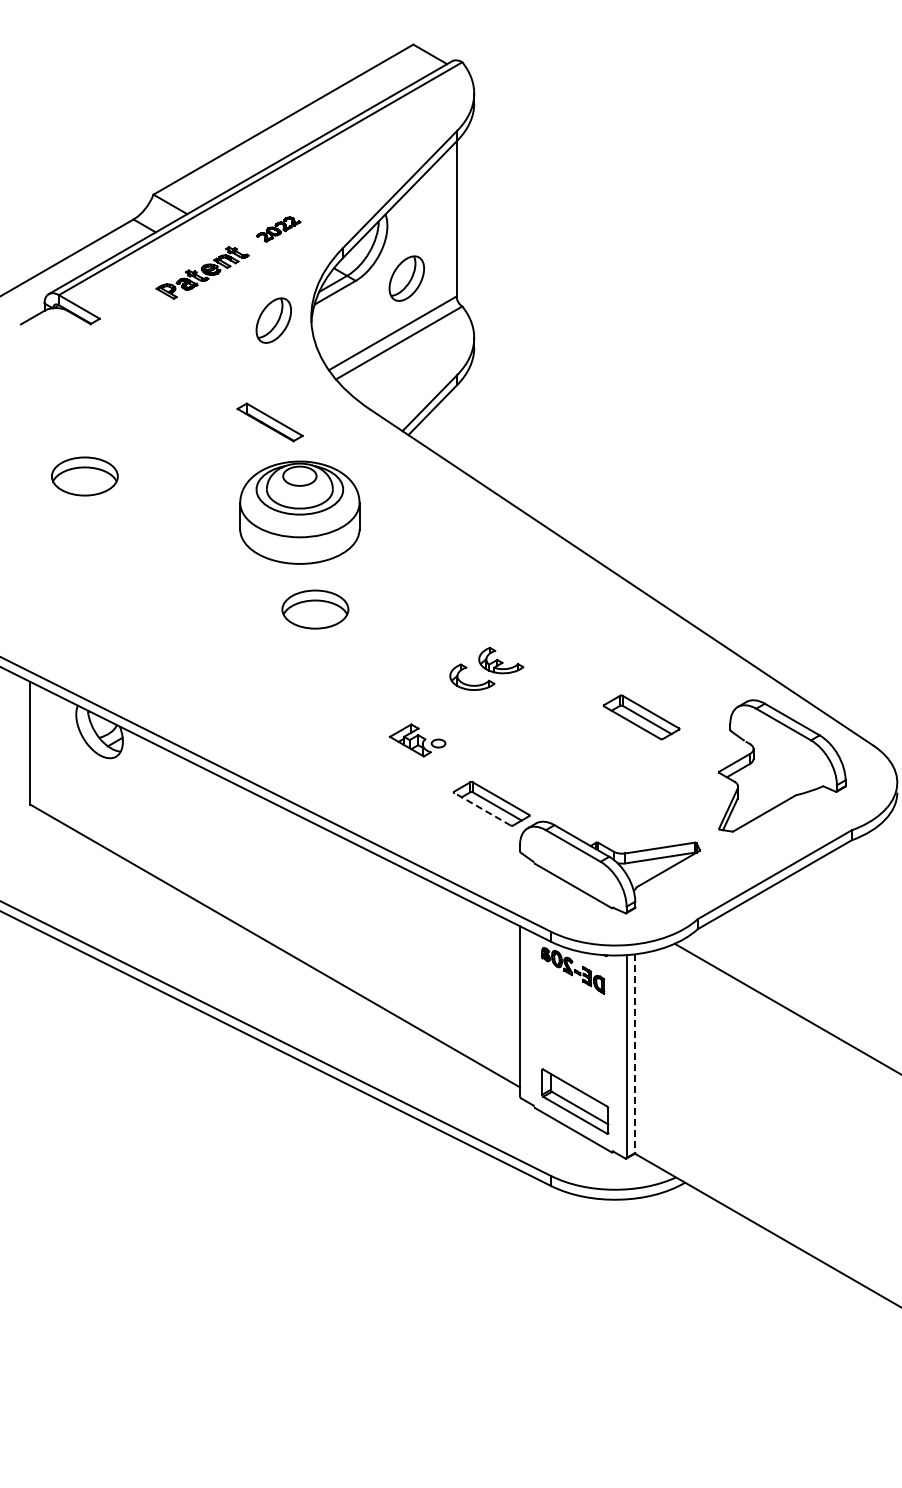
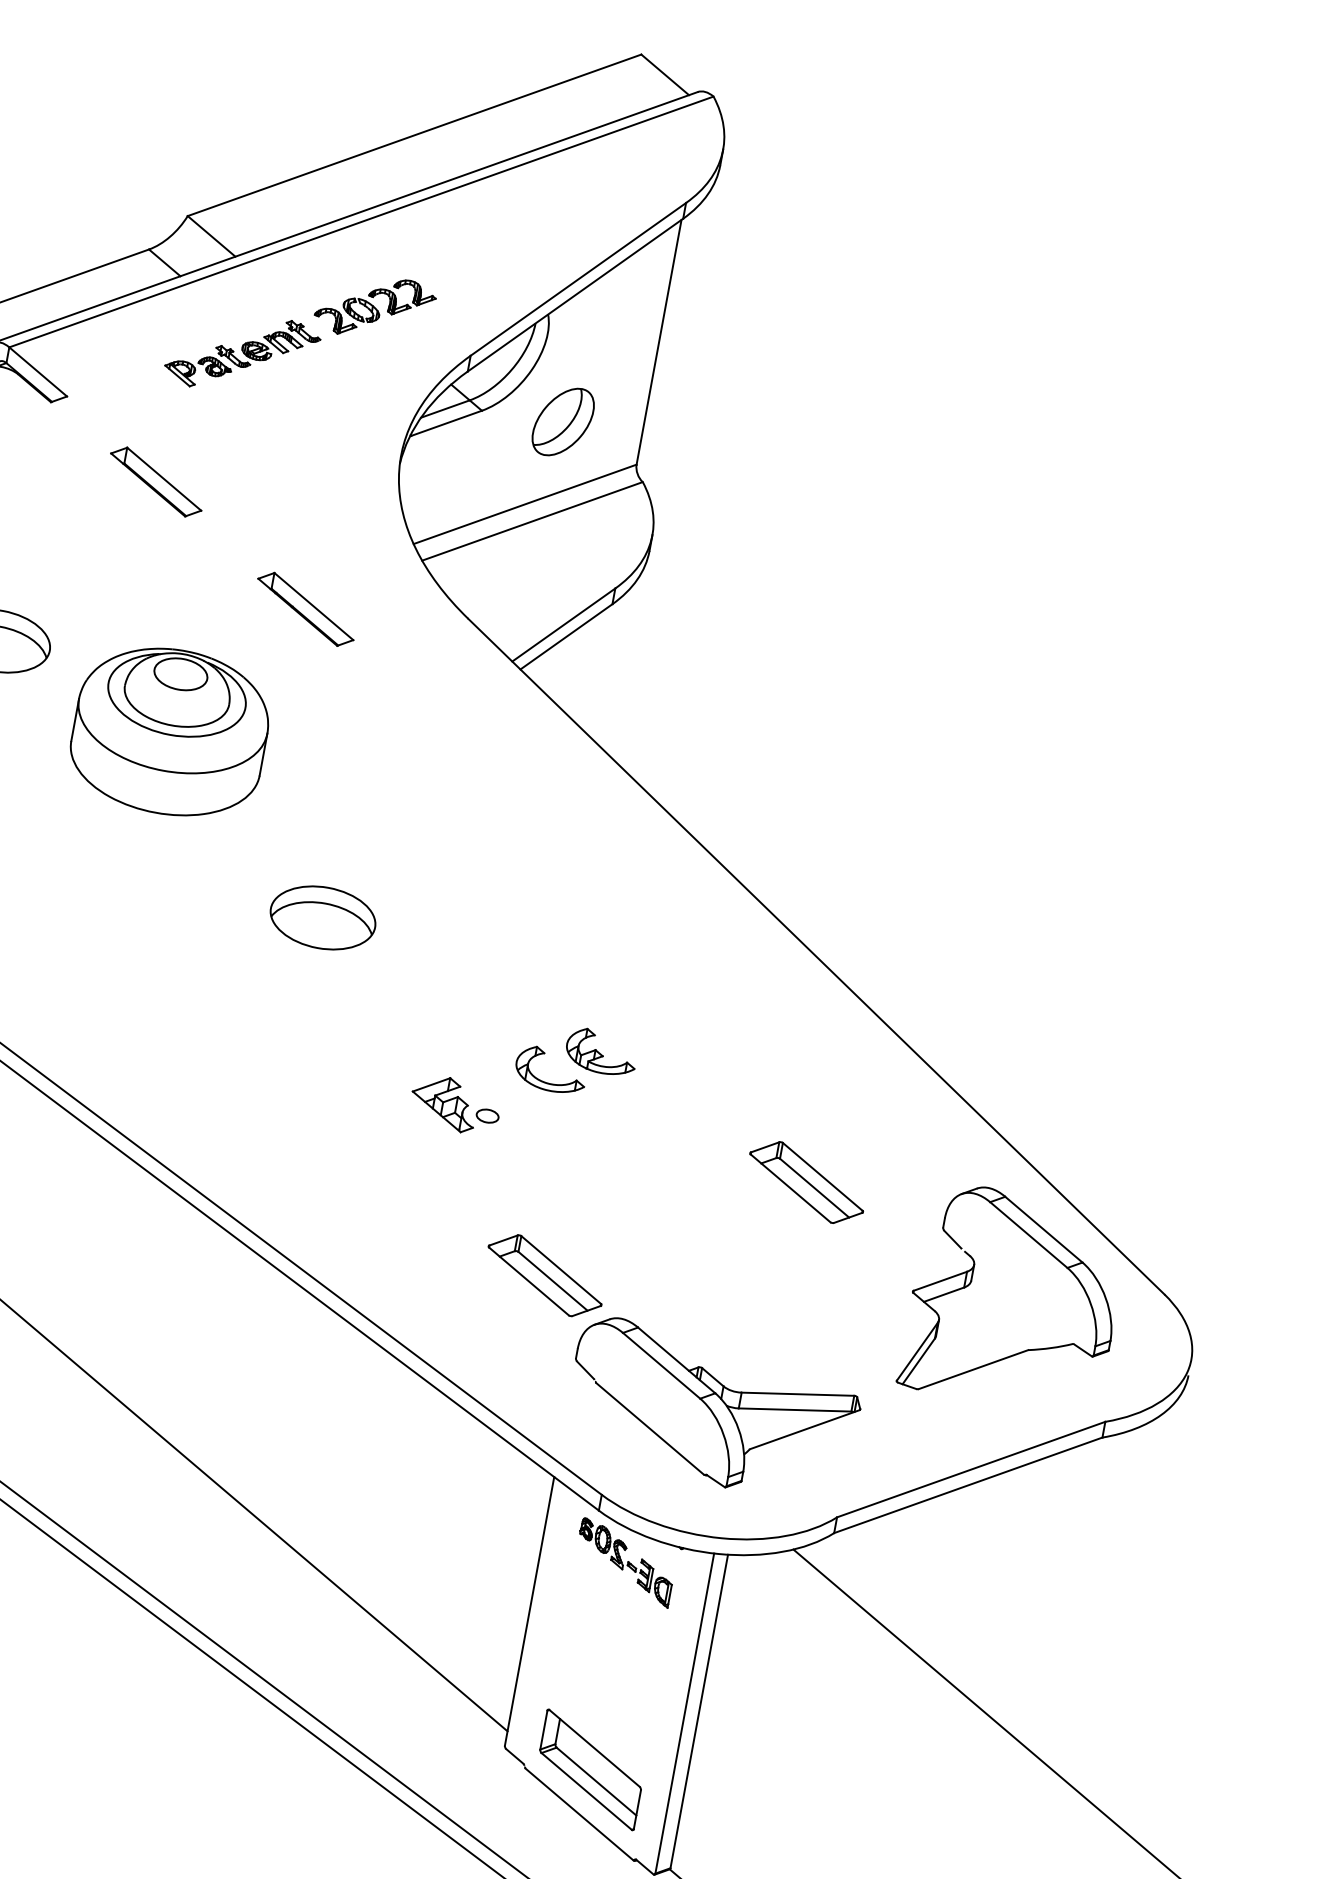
part: (278, 229) -> (374, 307), size x1.67
part: (273, 320) -> (340, 449), removed
part: (164, 361) -> (156, 482), added
part: (299, 512) -> (169, 731), moved
part: (417, 740) -> (455, 1105), moved
line: (482, 809) -> (528, 1281), dashed -> solid
line: (635, 1054) -> (699, 1712), dashed -> solid

